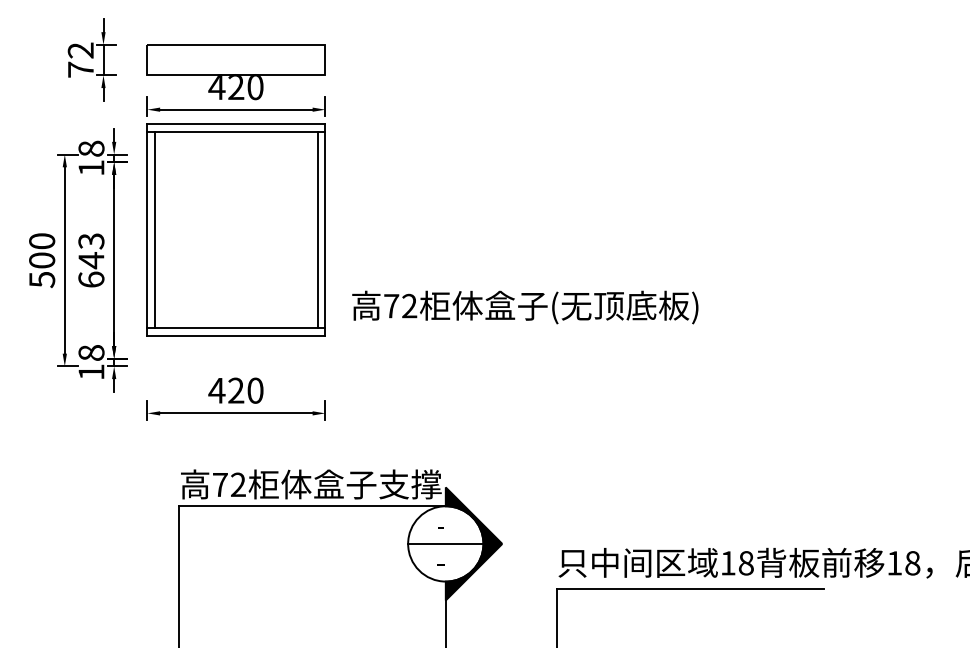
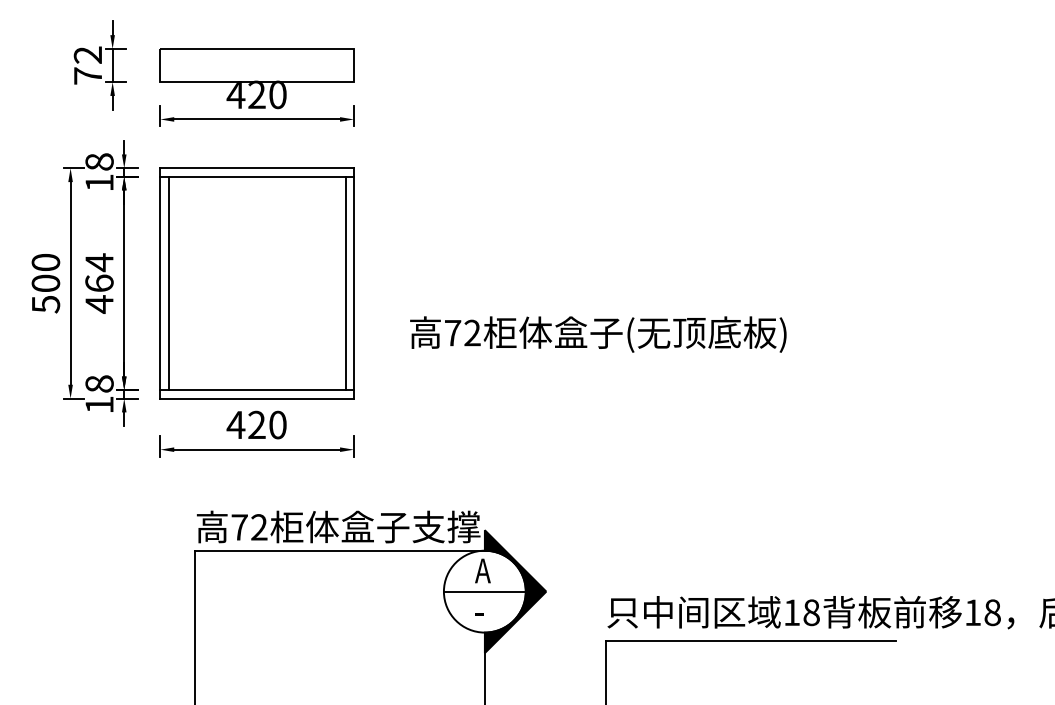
part: (235, 230) -> (256, 283), moved
text: (91, 260) -> (99, 283), 643 -> 464
text: (525, 307) -> (598, 334), moved
text: (443, 524) -> (482, 570), - -> A

